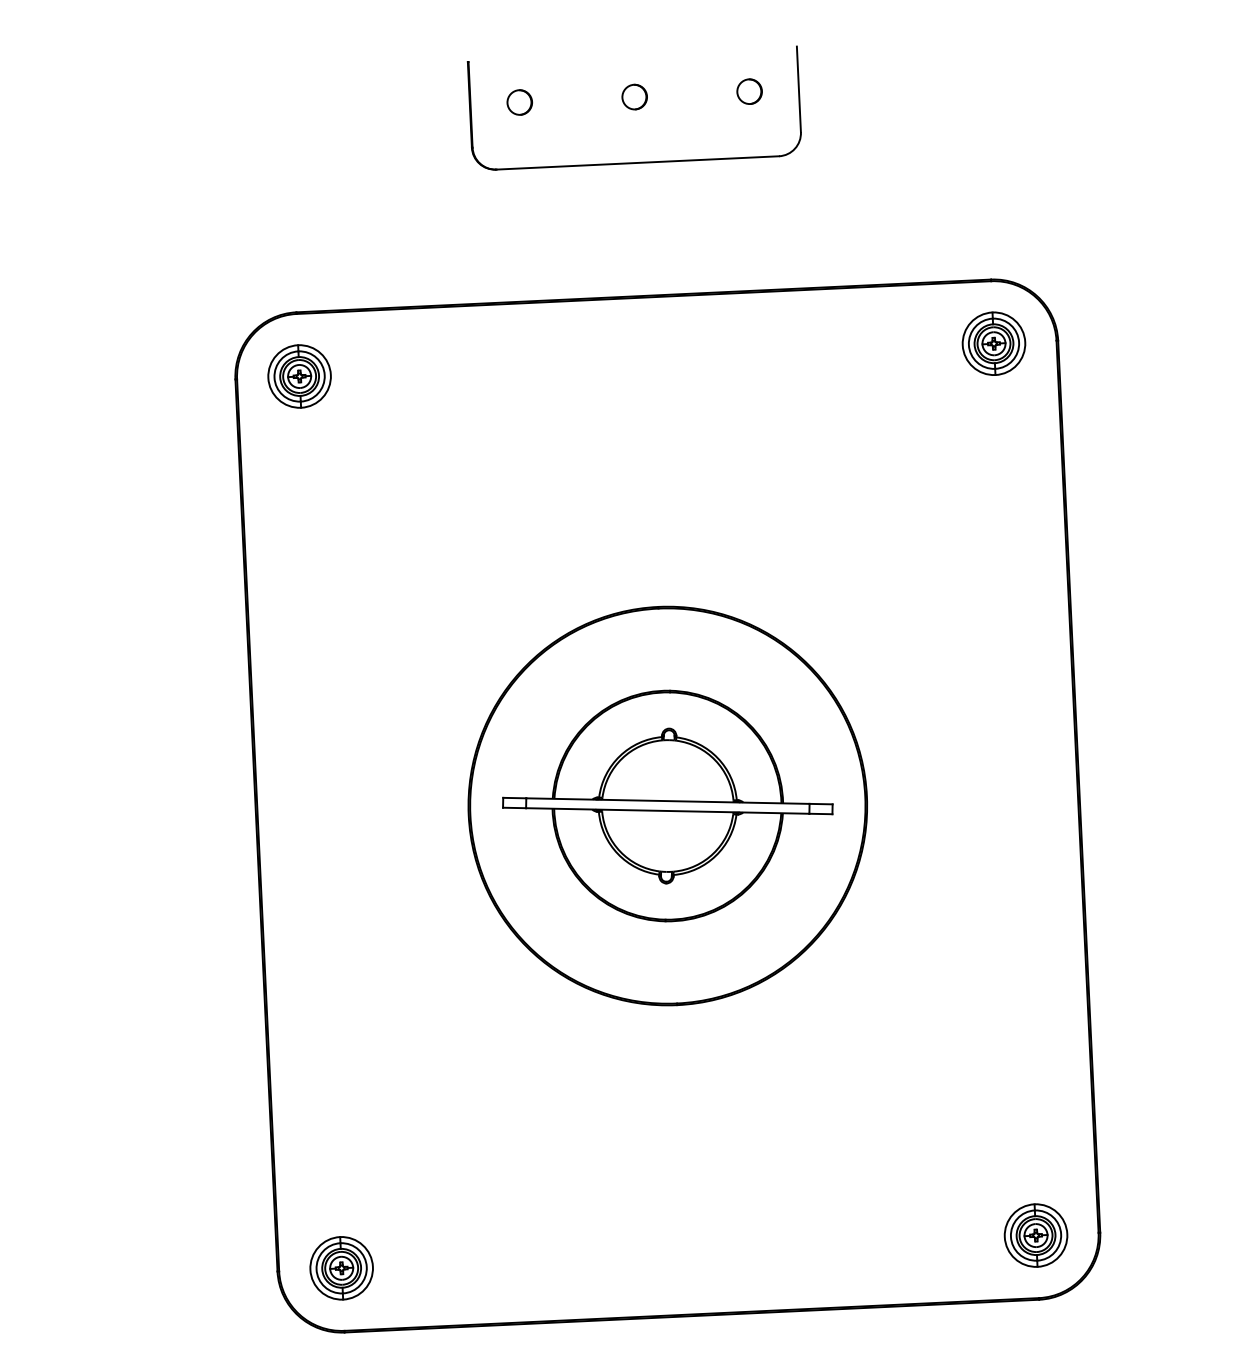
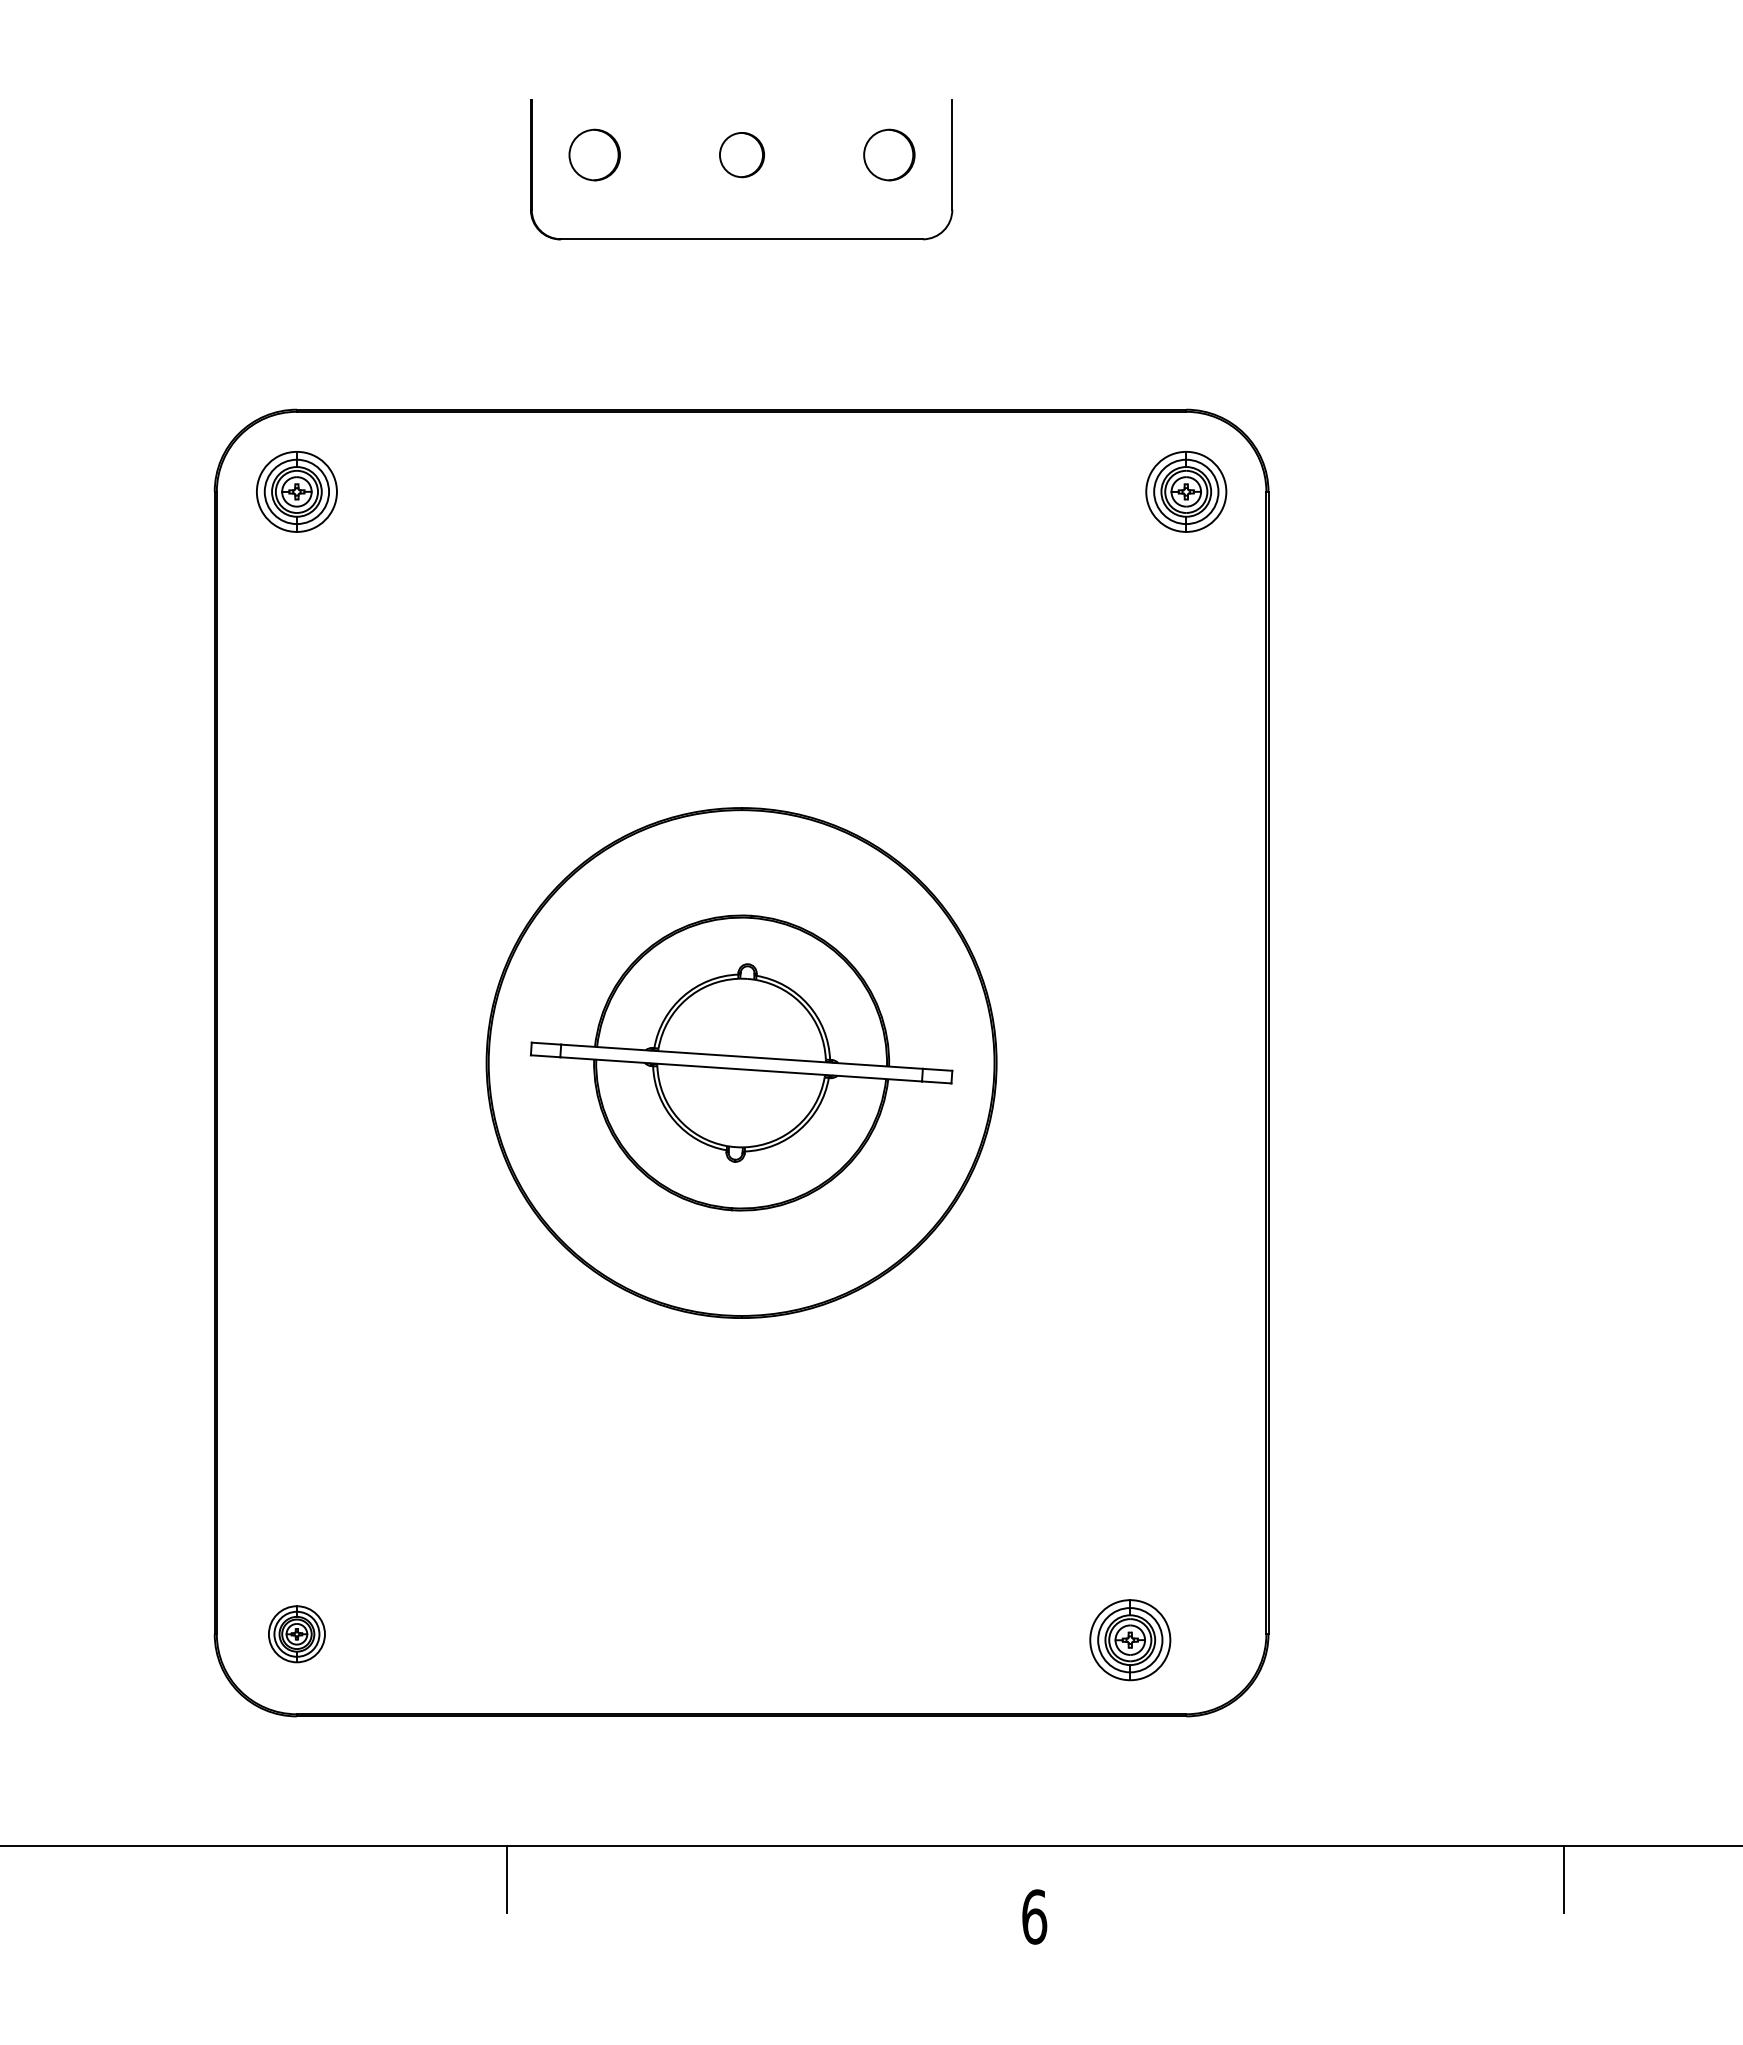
part: (749, 91) -> (888, 154), size x1.6
part: (634, 96) -> (741, 154), size x1.4
part: (519, 102) -> (594, 154), size x1.6
part: (1036, 1235) -> (1130, 1640), moved
part: (341, 1268) -> (296, 1634), size x0.7

